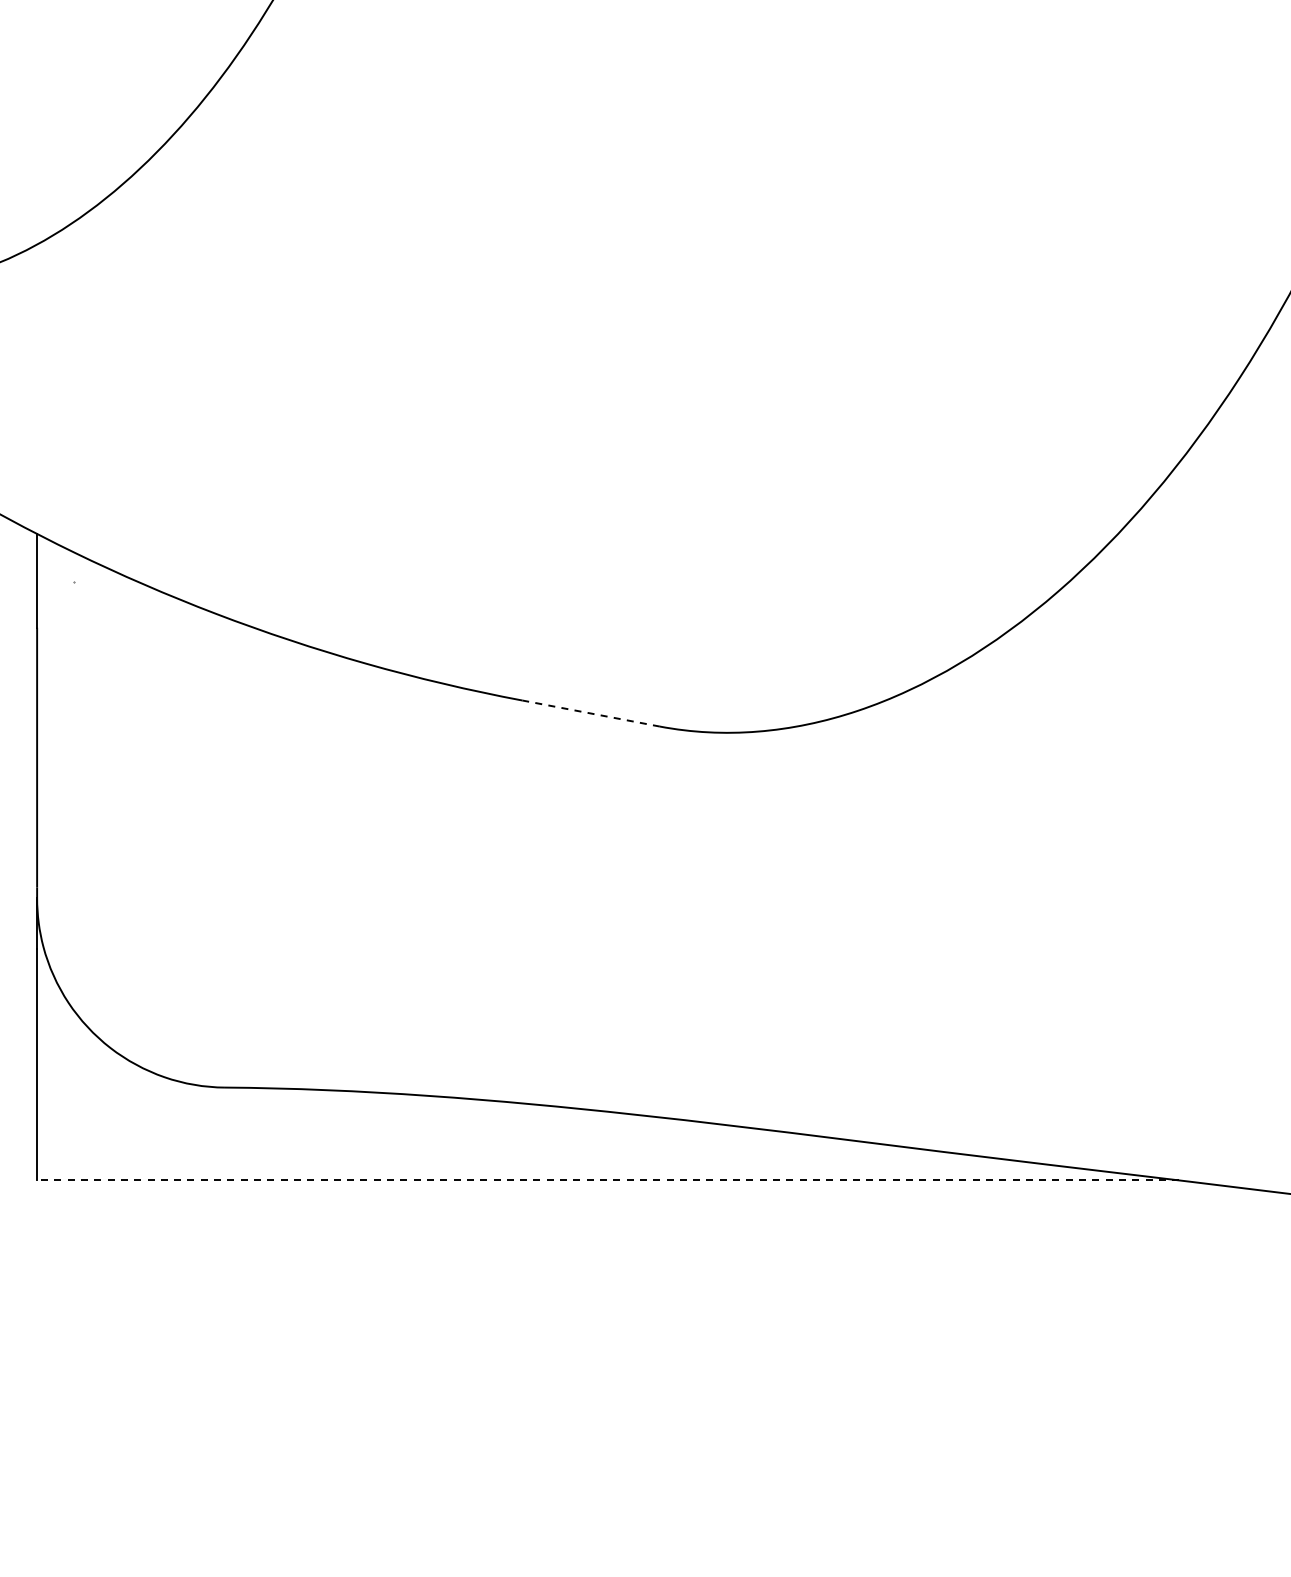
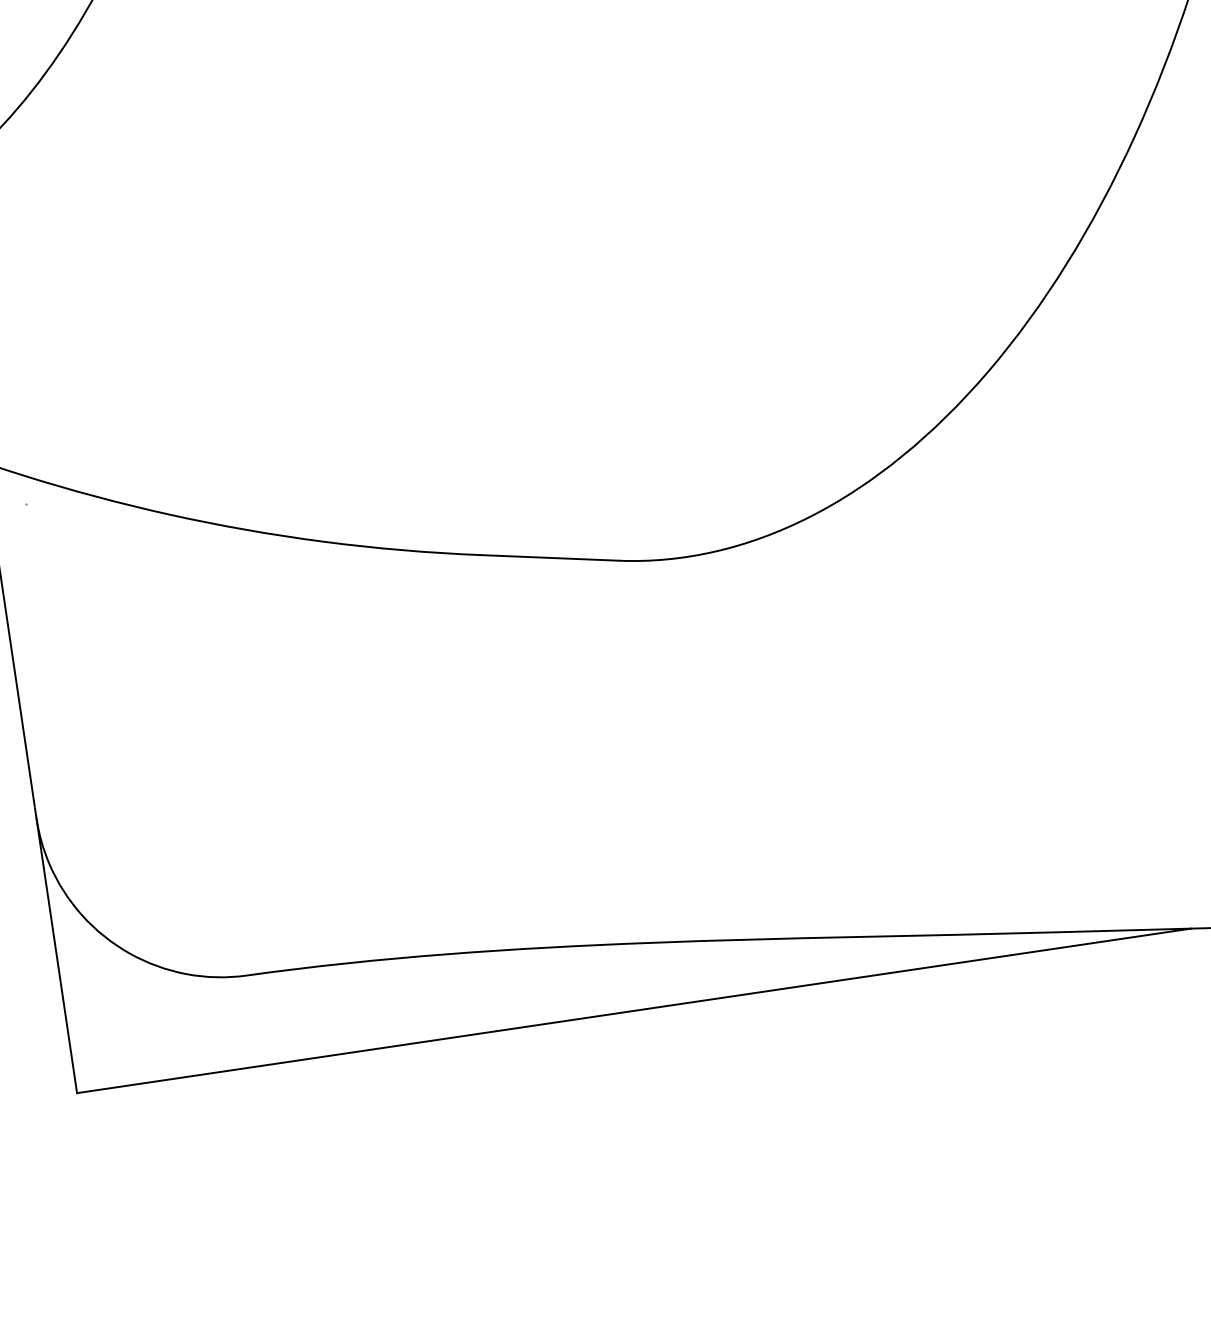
line: (591, 713) -> (550, 557), dashed -> solid
line: (607, 1180) -> (633, 1011), dashed -> solid

